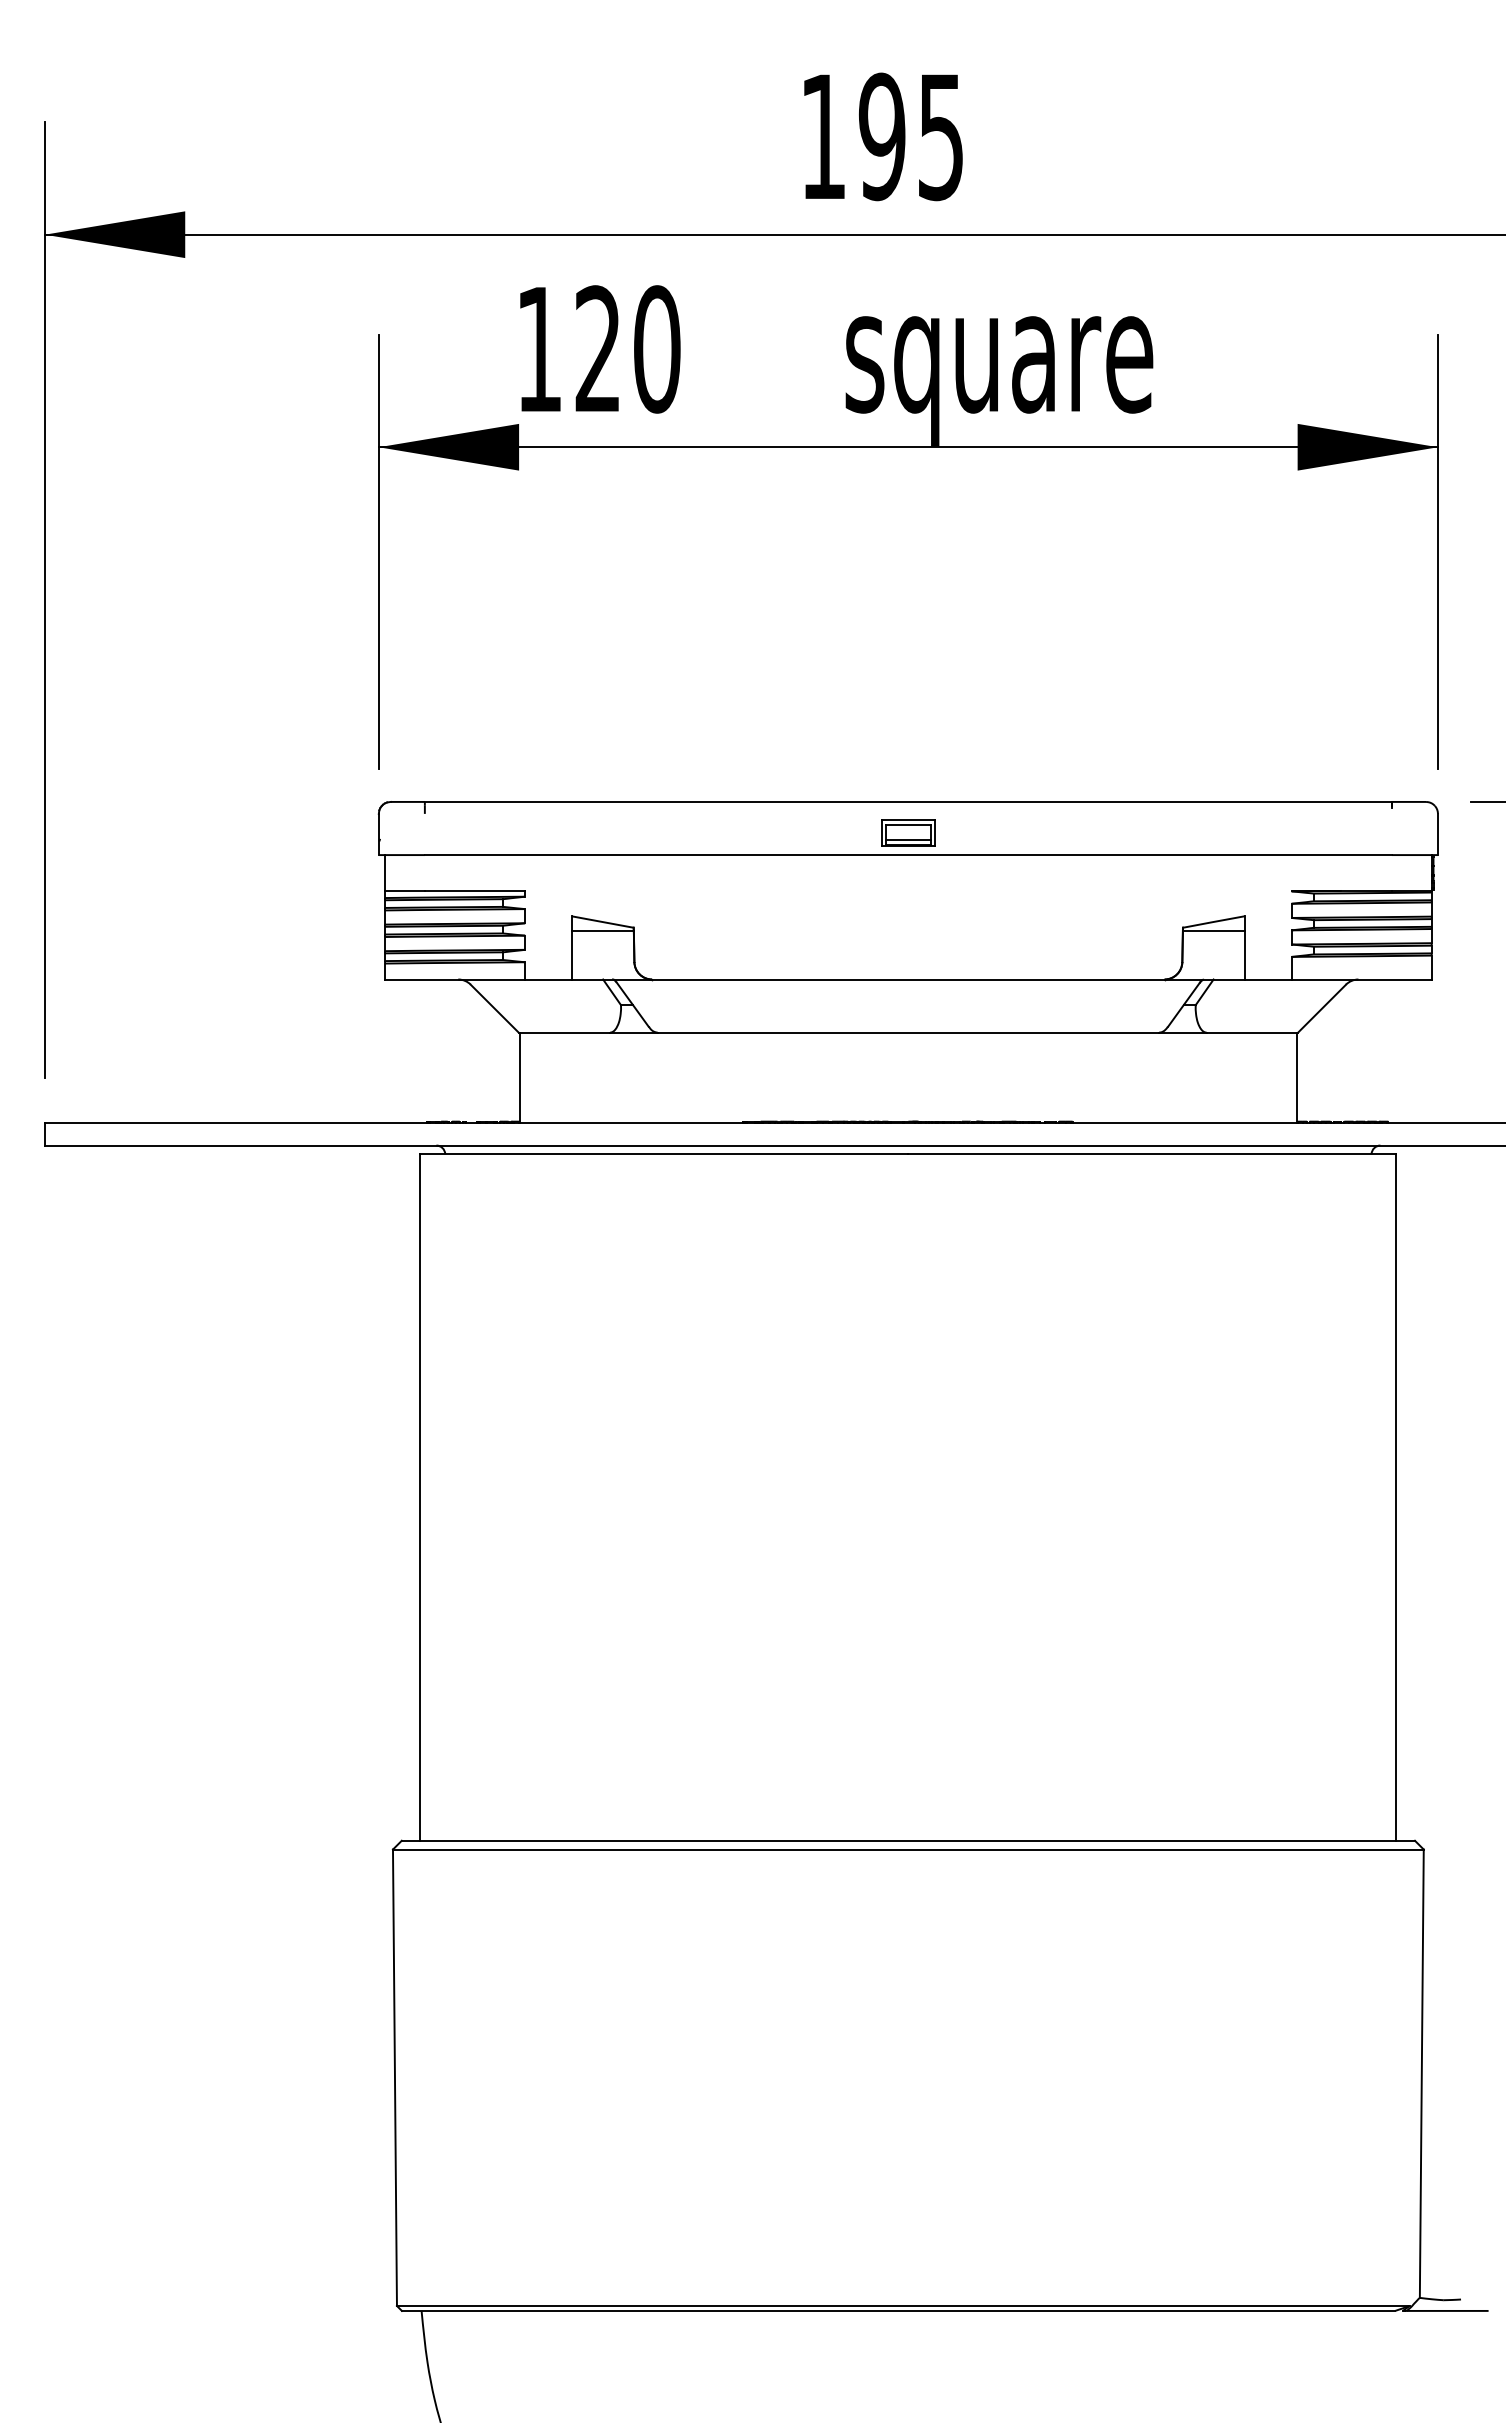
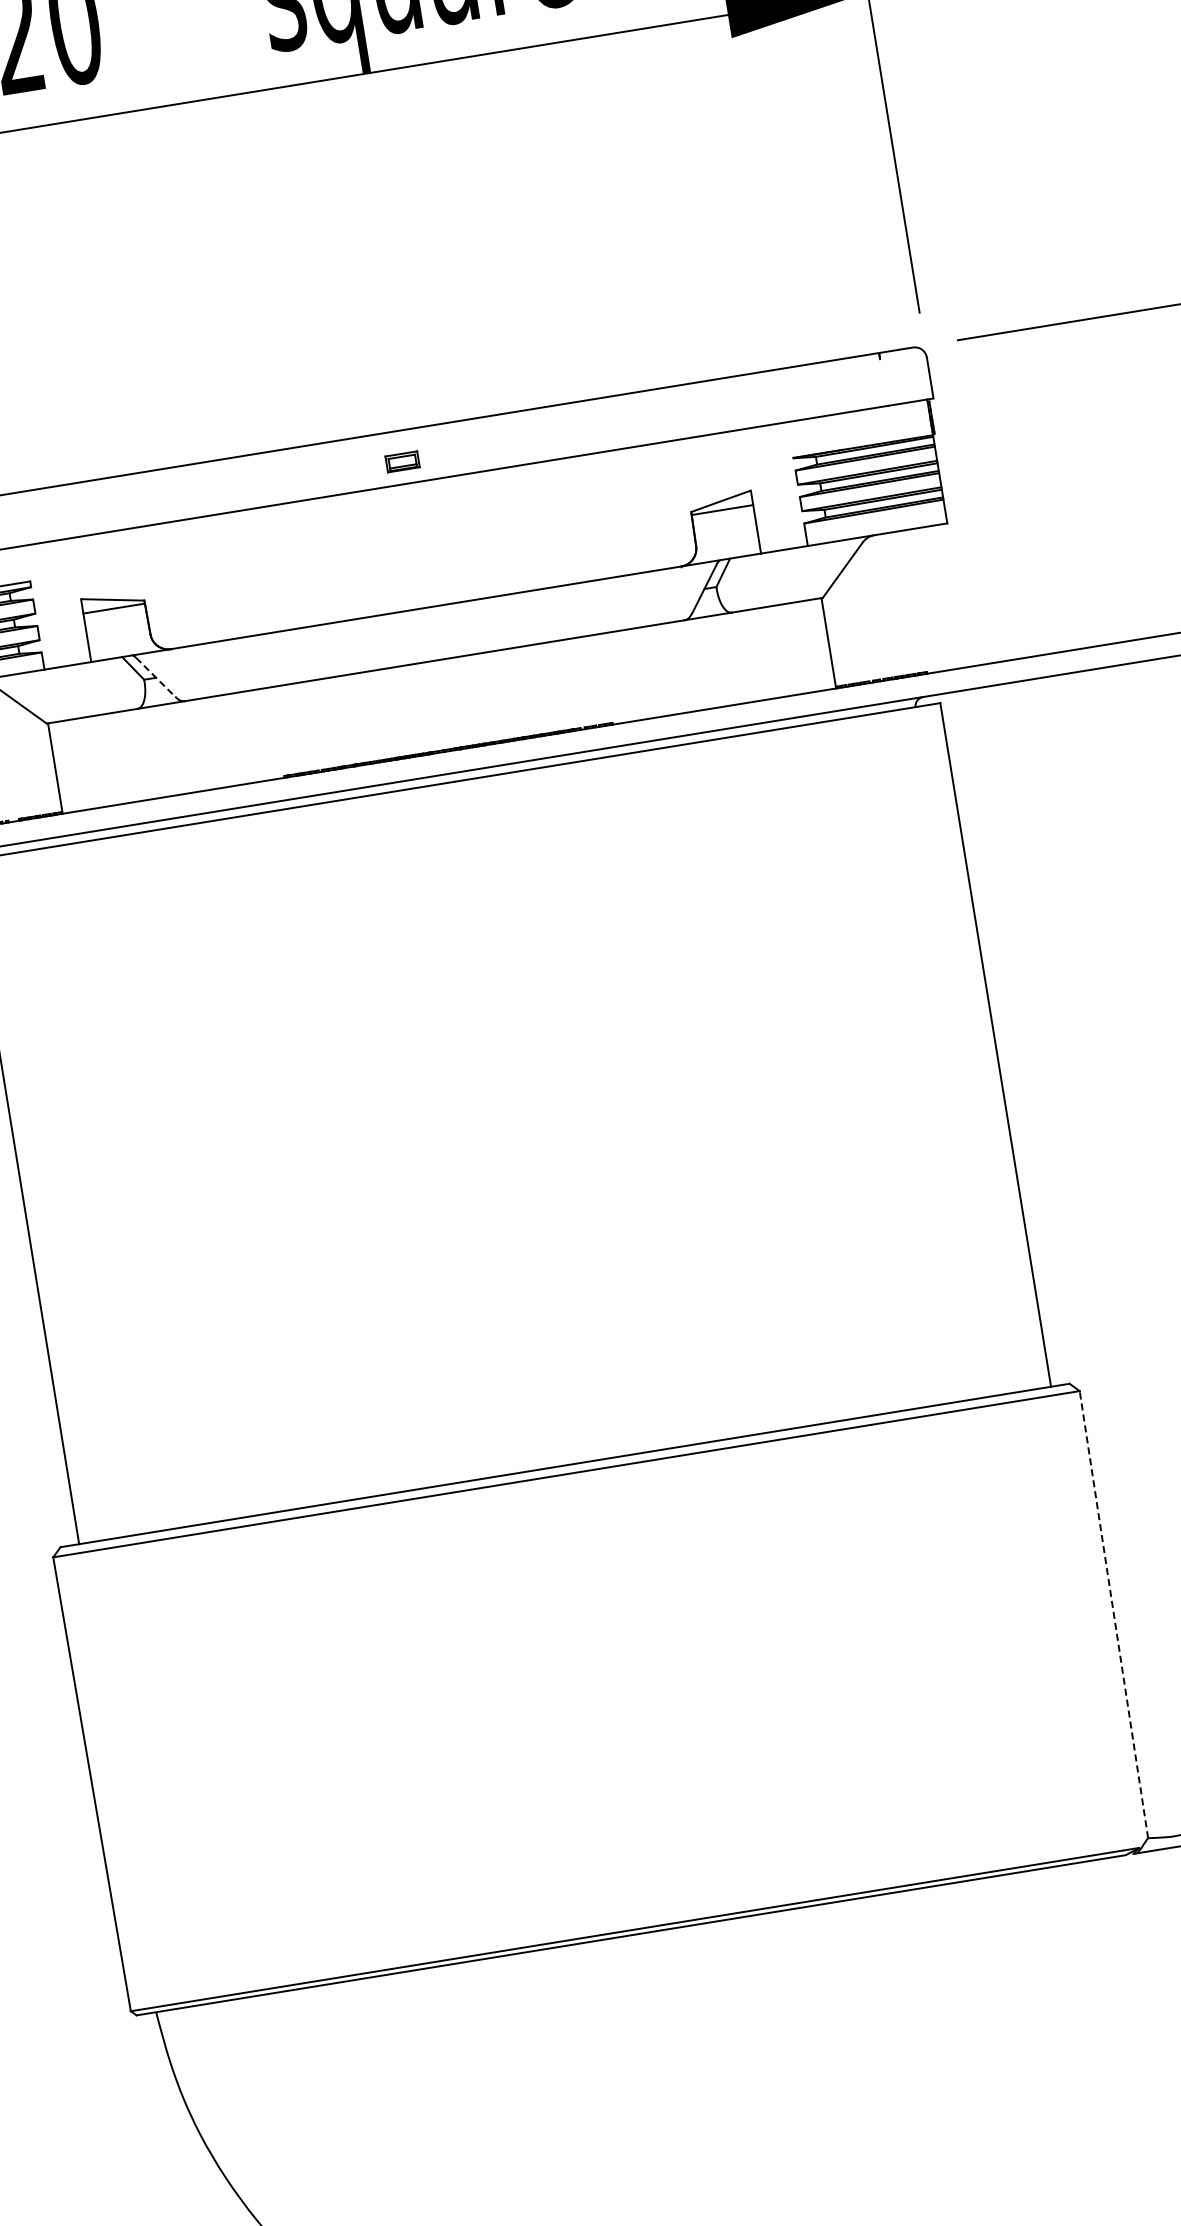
part: (908, 832) -> (402, 461), size x0.6
line: (632, 1005) -> (155, 678), solid -> dashed
line: (1421, 2073) -> (1113, 1614), solid -> dashed

